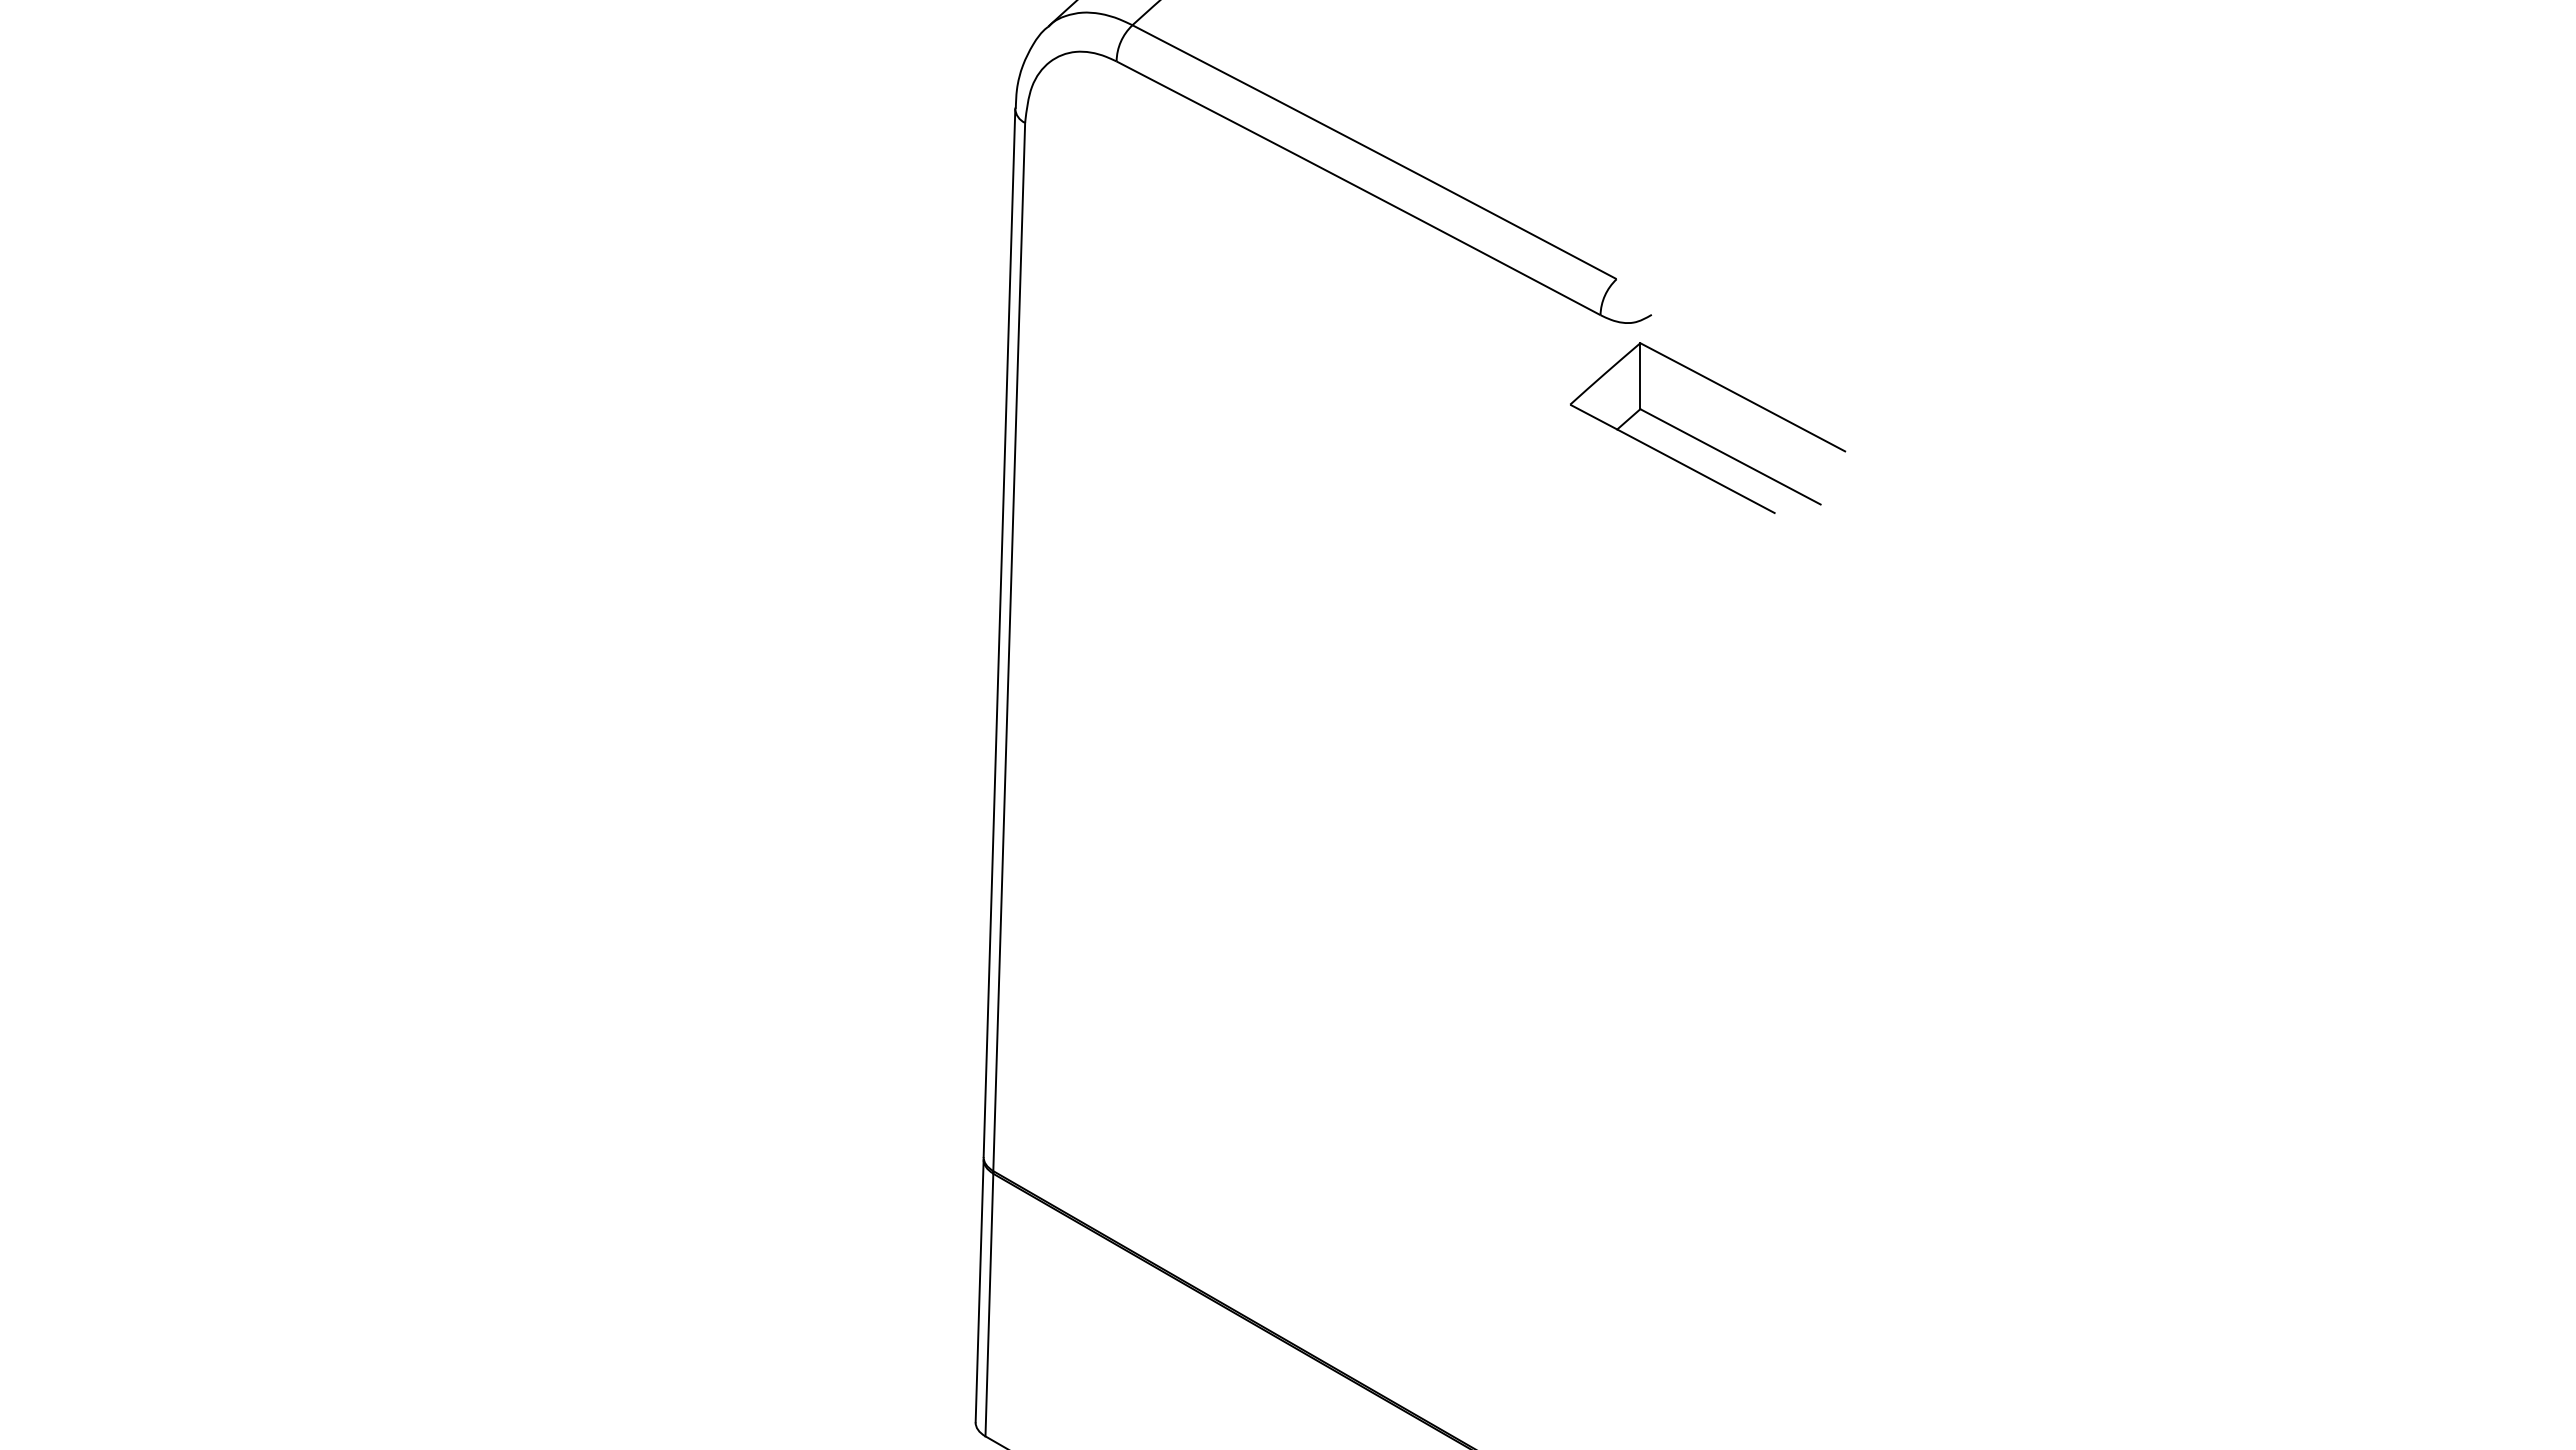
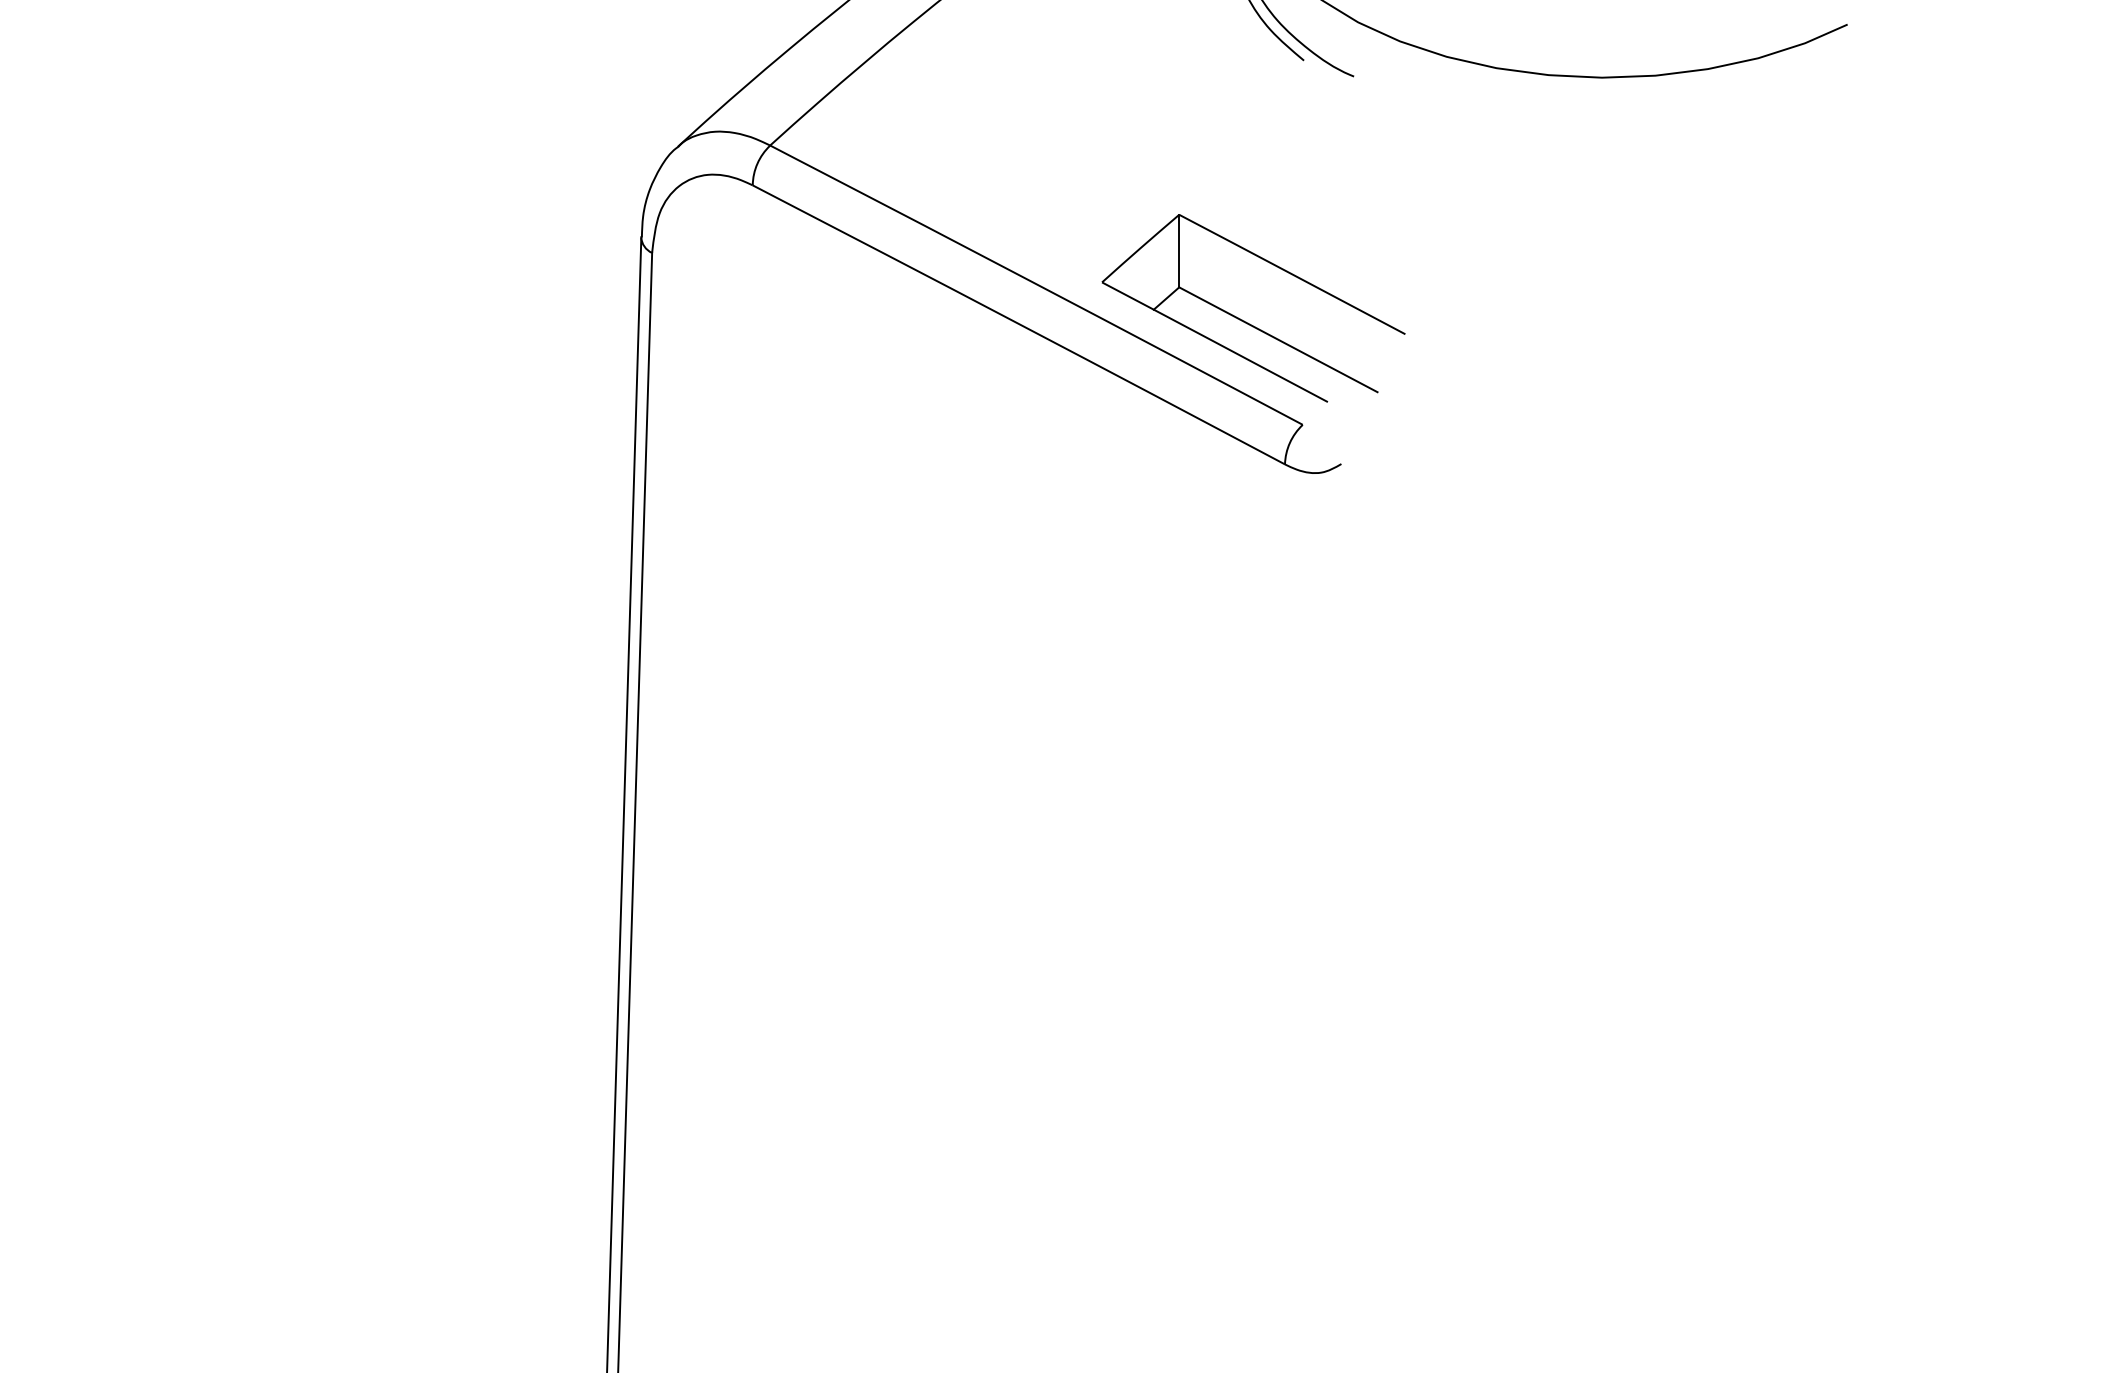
part: (1700, 439) -> (1245, 320), moved

